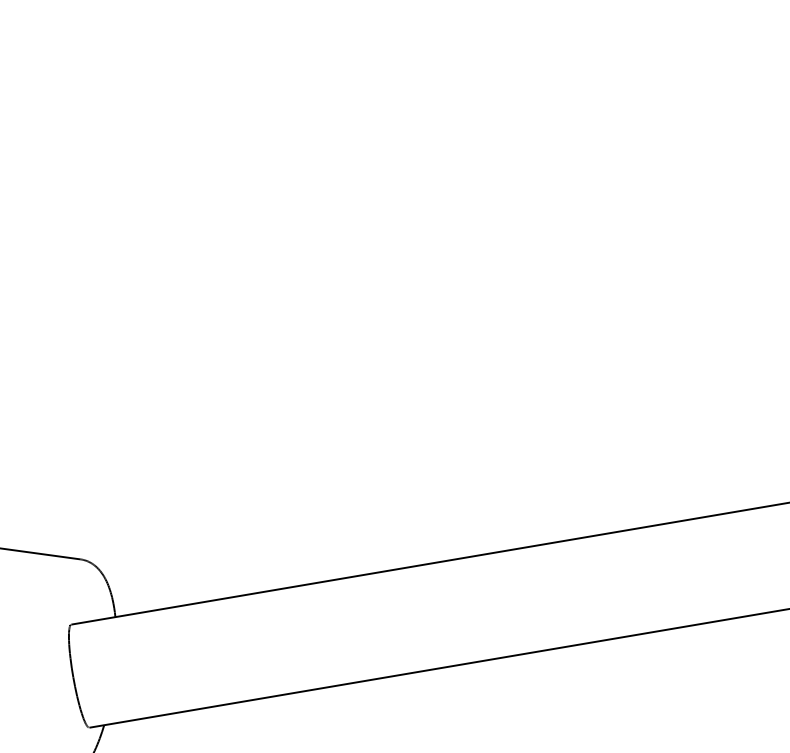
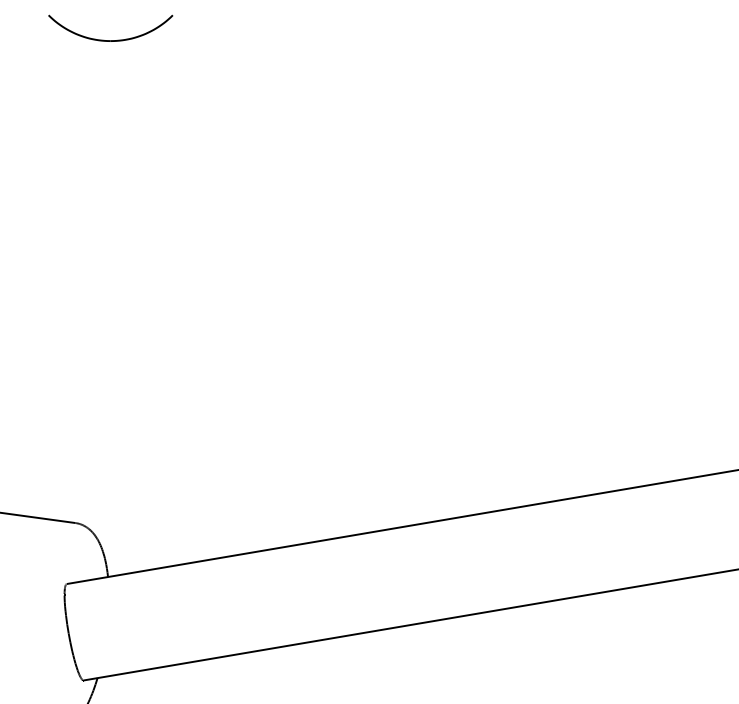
part: (118, 43) -> (110, 40), added

